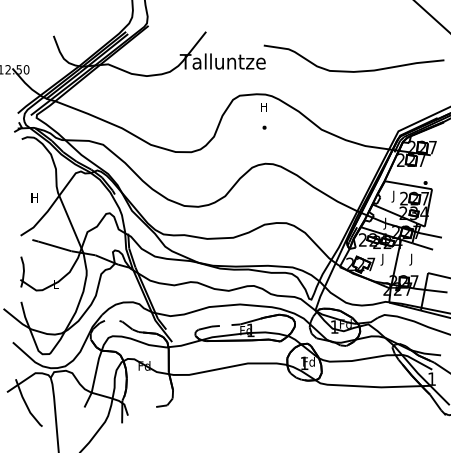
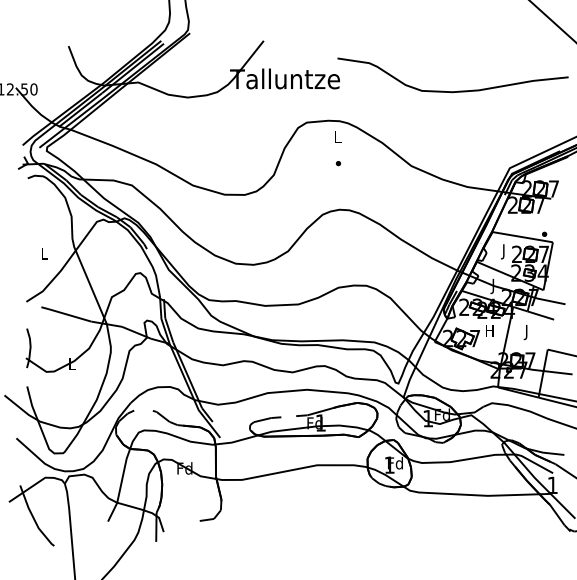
text: (263, 107) -> (337, 137), H -> L
text: (34, 197) -> (44, 252), H -> L
text: (382, 259) -> (489, 332), J -> H

